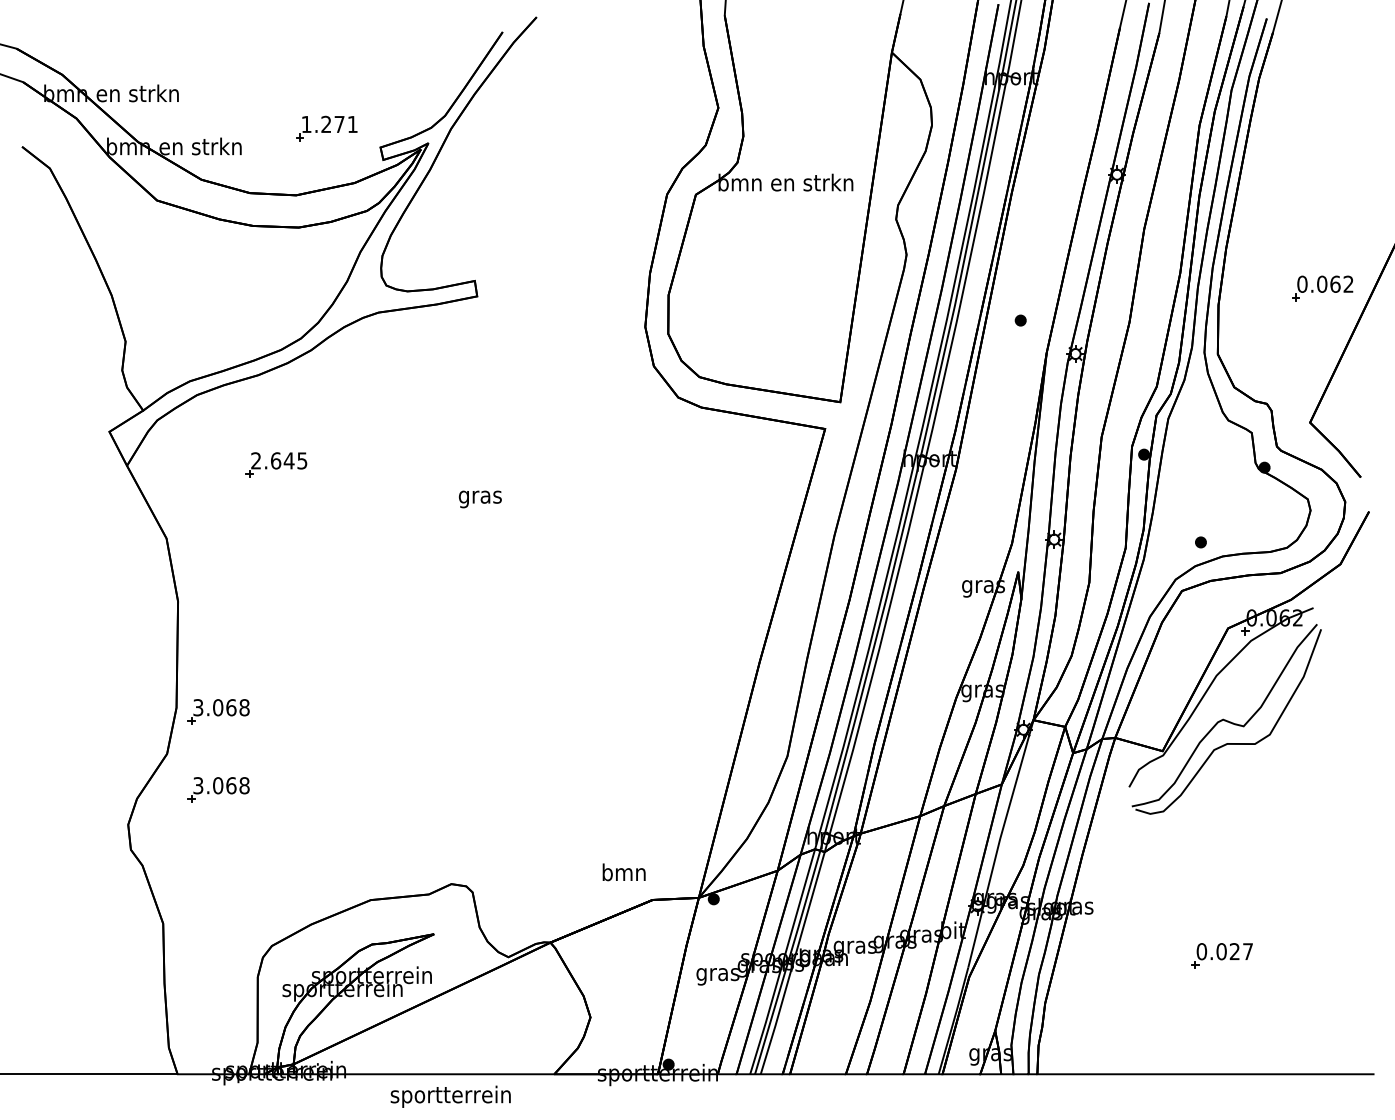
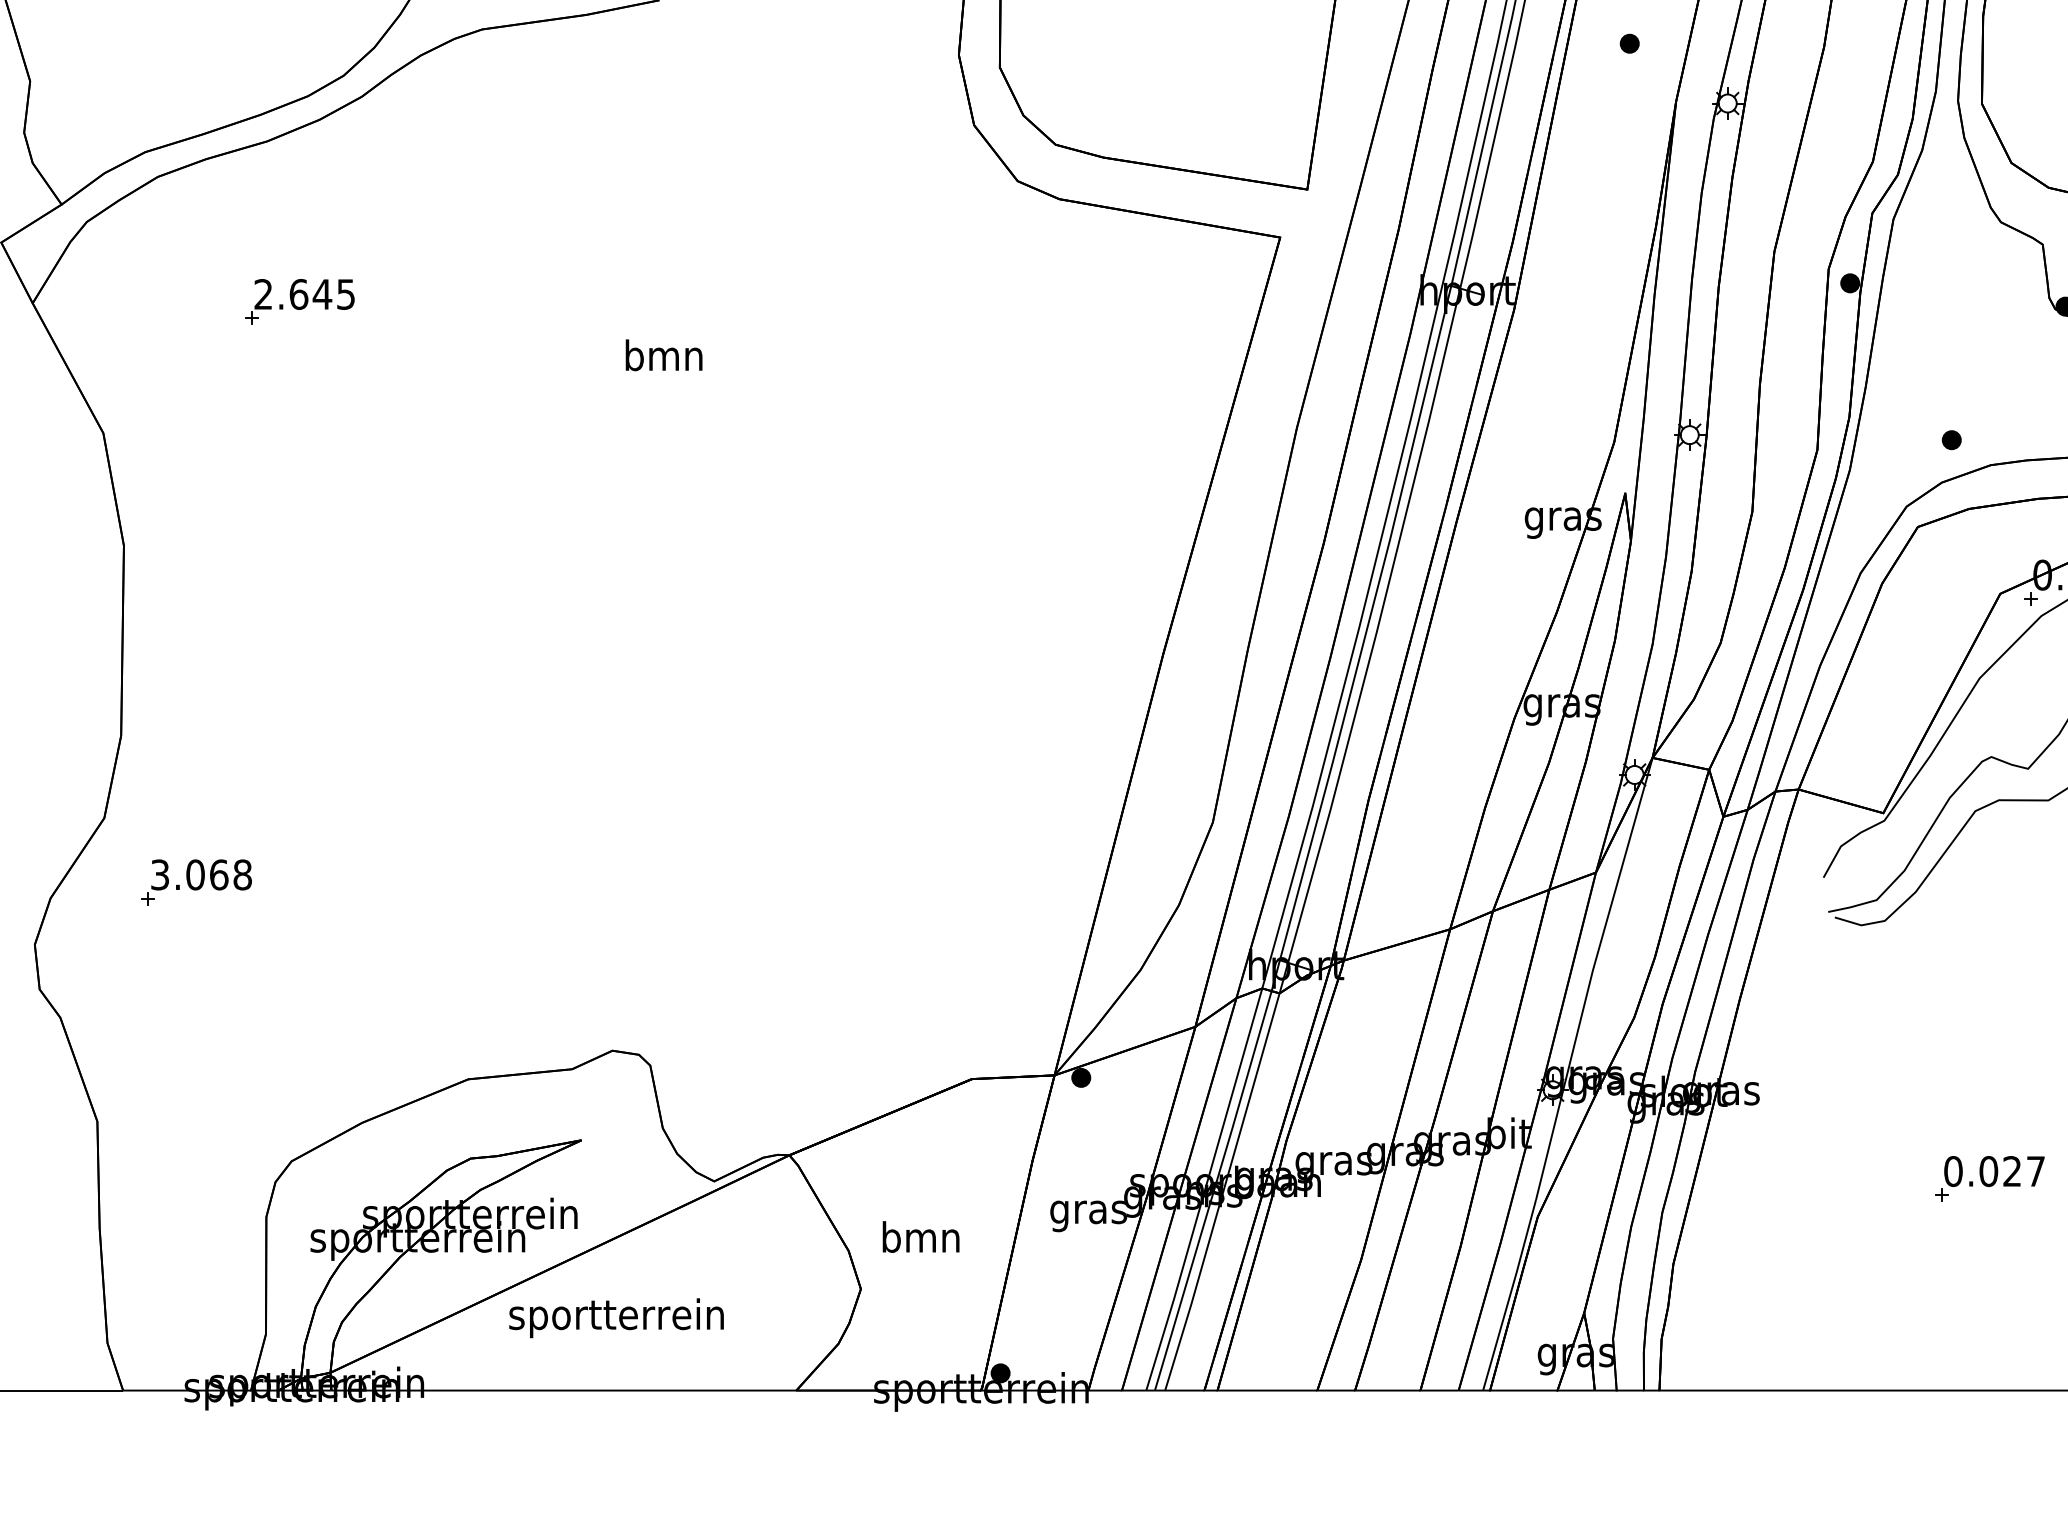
text: (480, 497) -> (664, 359), gras -> bmn
part: (218, 711) -> (196, 742), removed
text: (623, 872) -> (919, 1237), moved
text: (450, 1096) -> (616, 1317), moved

